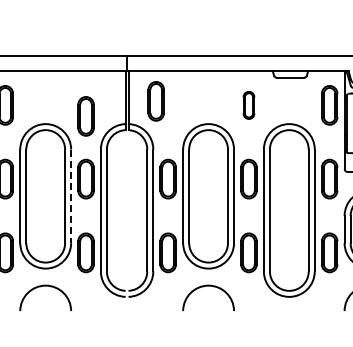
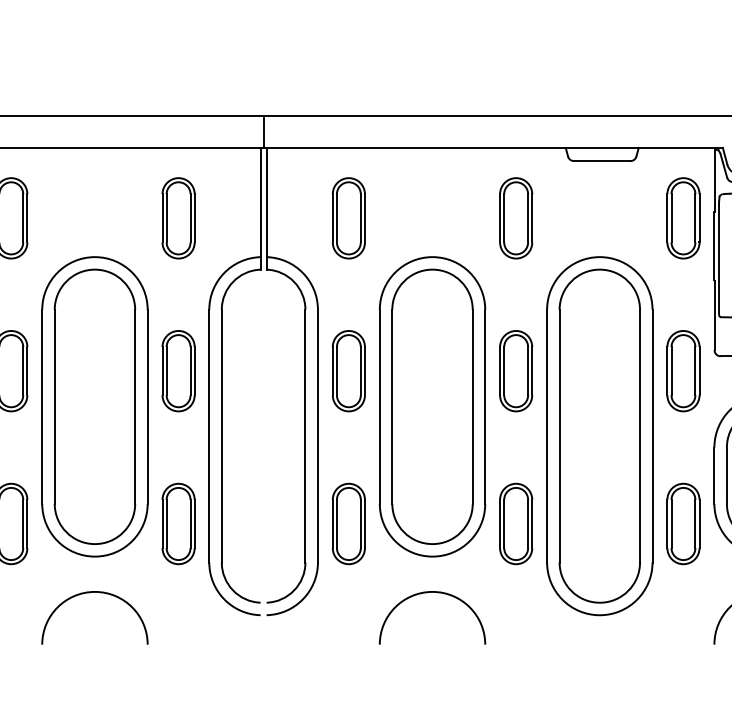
part: (155, 101) -> (347, 218), moved
part: (248, 105) -> (515, 218), size x1.43
part: (85, 116) -> (177, 218), moved
line: (71, 196) -> (148, 407), dashed -> solid

